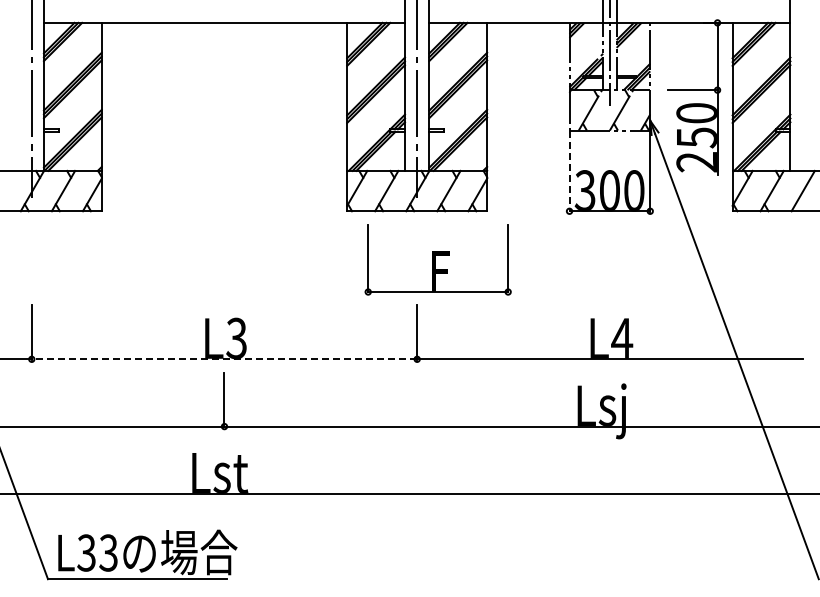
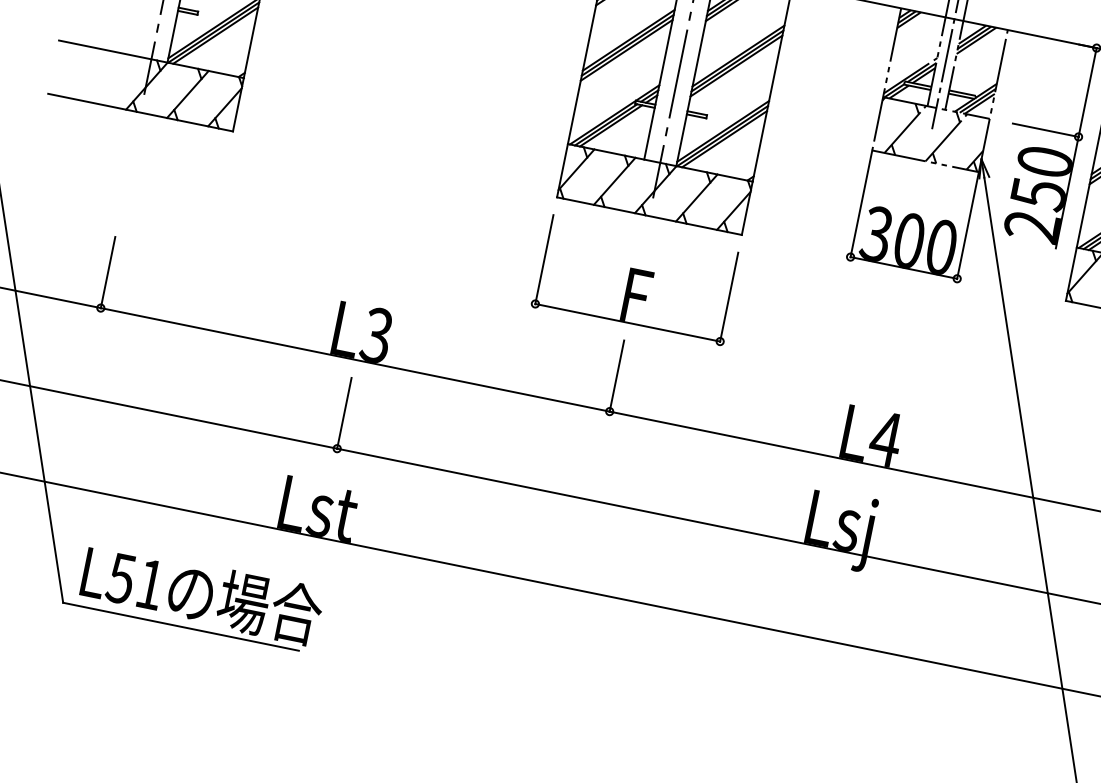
line: (569, 171) -> (861, 204), dashed -> solid
part: (437, 259) -> (635, 279), moved
line: (224, 359) -> (355, 360), dashed -> solid
text: (97, 552) -> (135, 580), L33 -> L51

